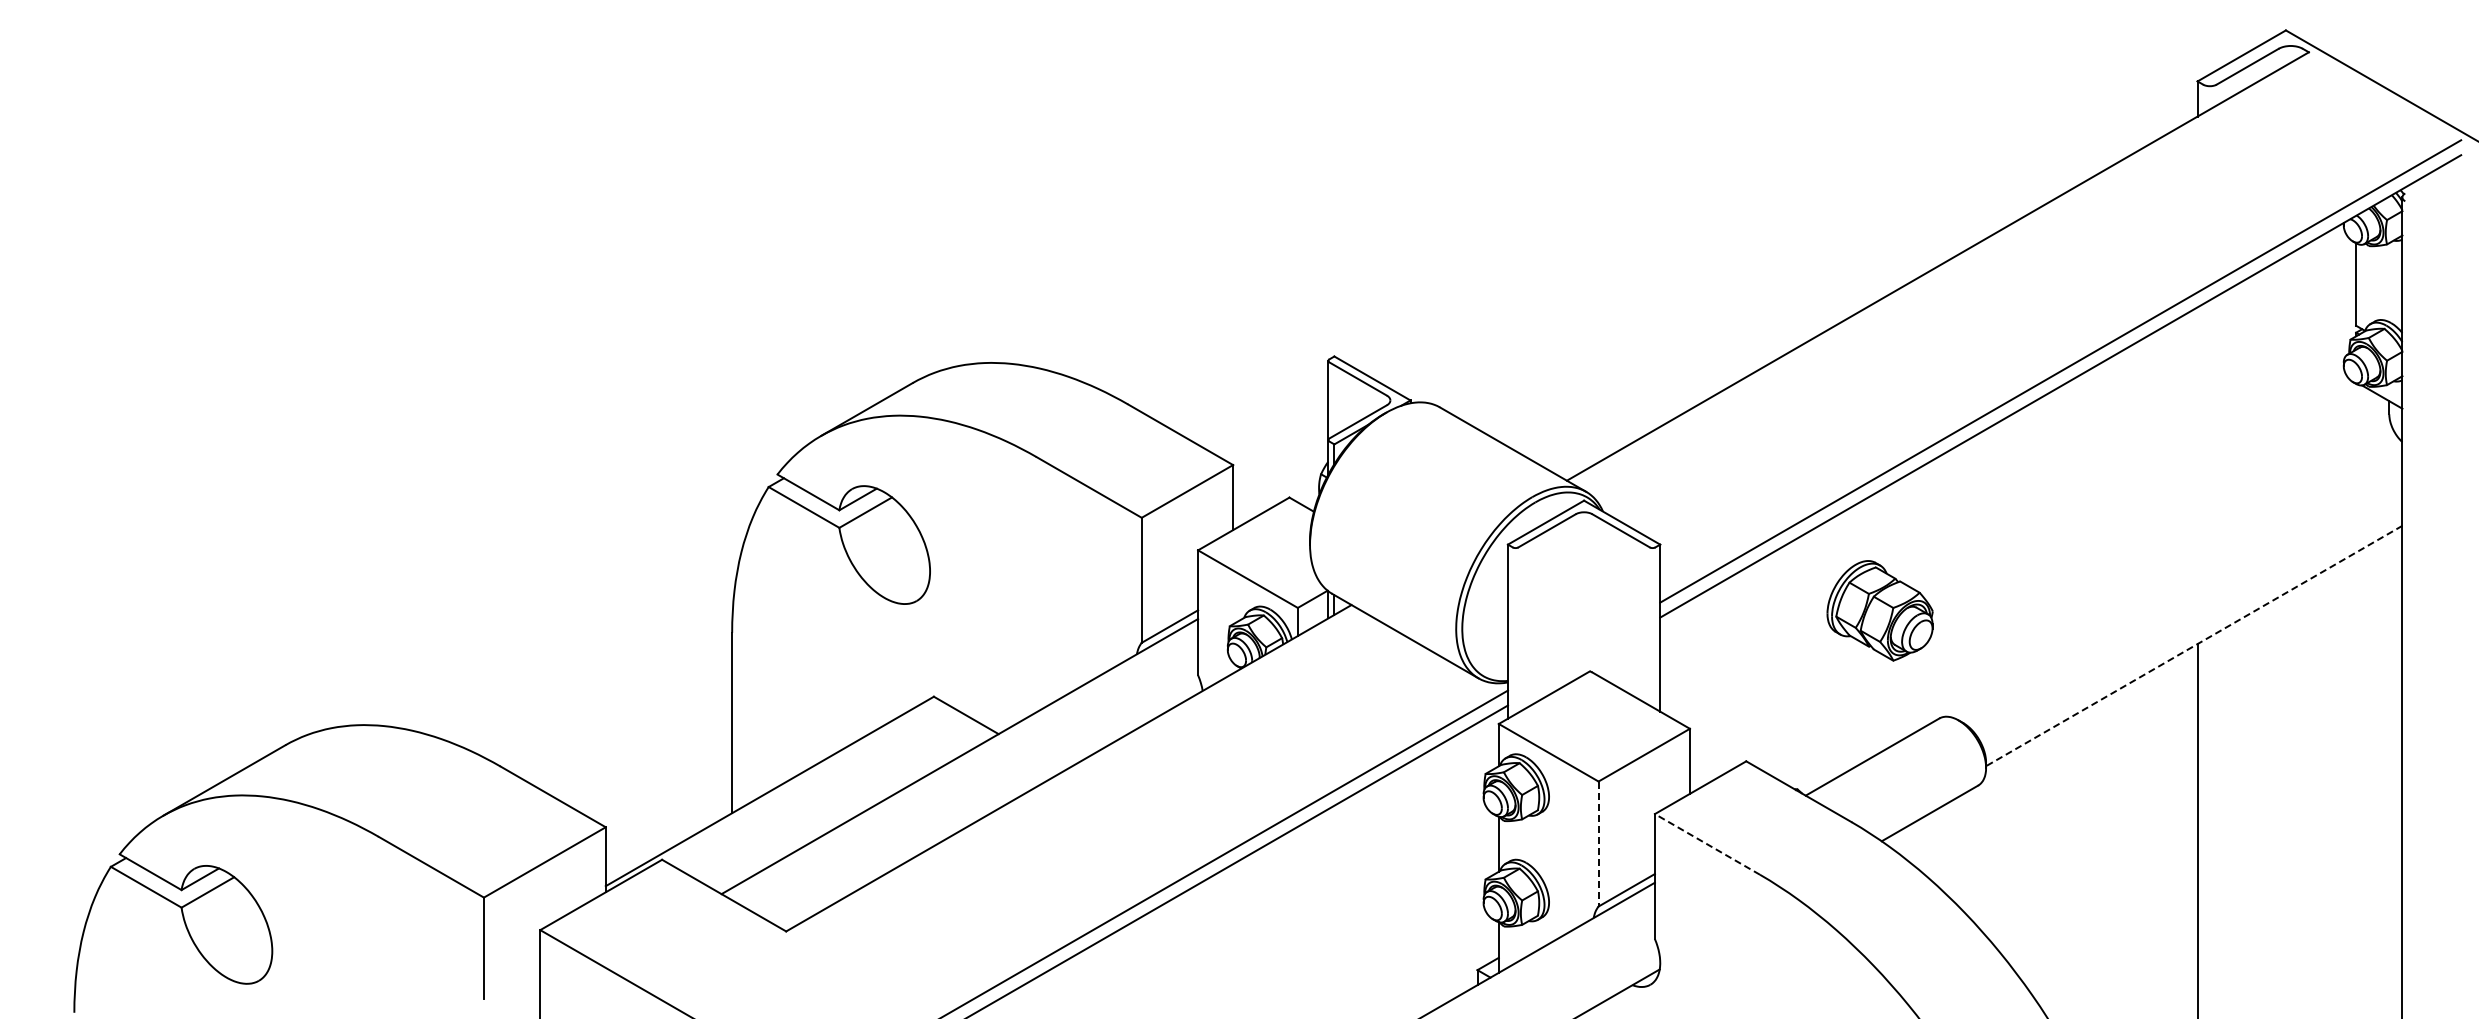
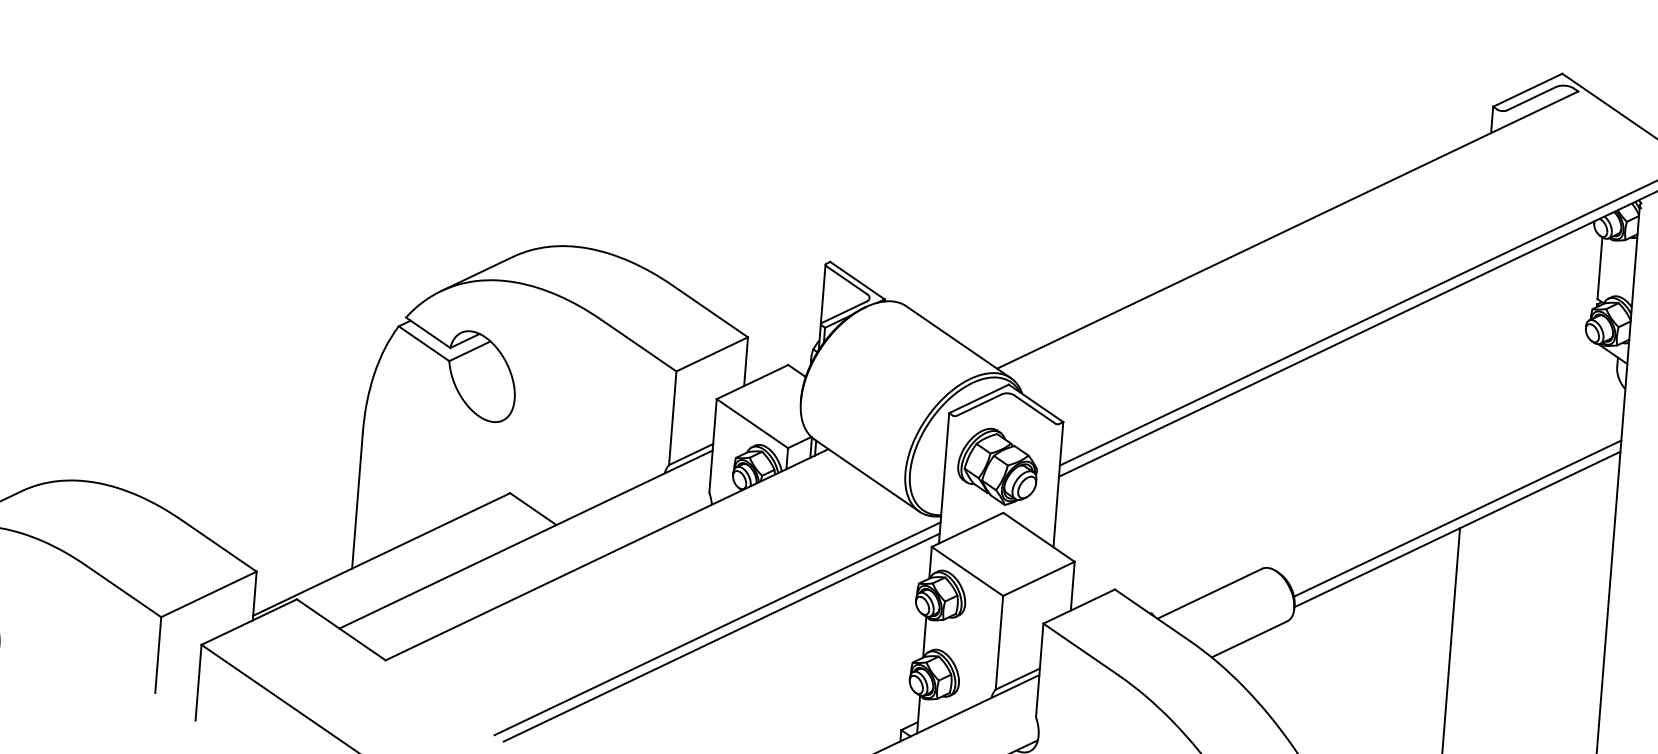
part: (1879, 610) -> (997, 466), moved
line: (2193, 631) -> (1457, 518), added
line: (2193, 646) -> (1456, 529), dashed -> solid
line: (1598, 844) -> (999, 643), dashed -> solid
line: (1707, 844) -> (1081, 649), dashed -> solid

